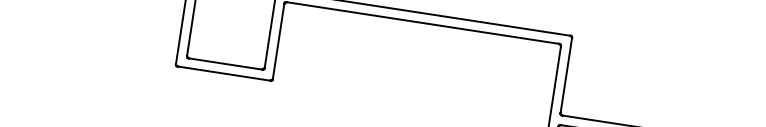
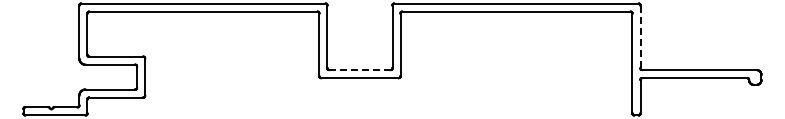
line: (224, 64) -> (359, 70), solid -> dashed
line: (566, 76) -> (640, 37), solid -> dashed

